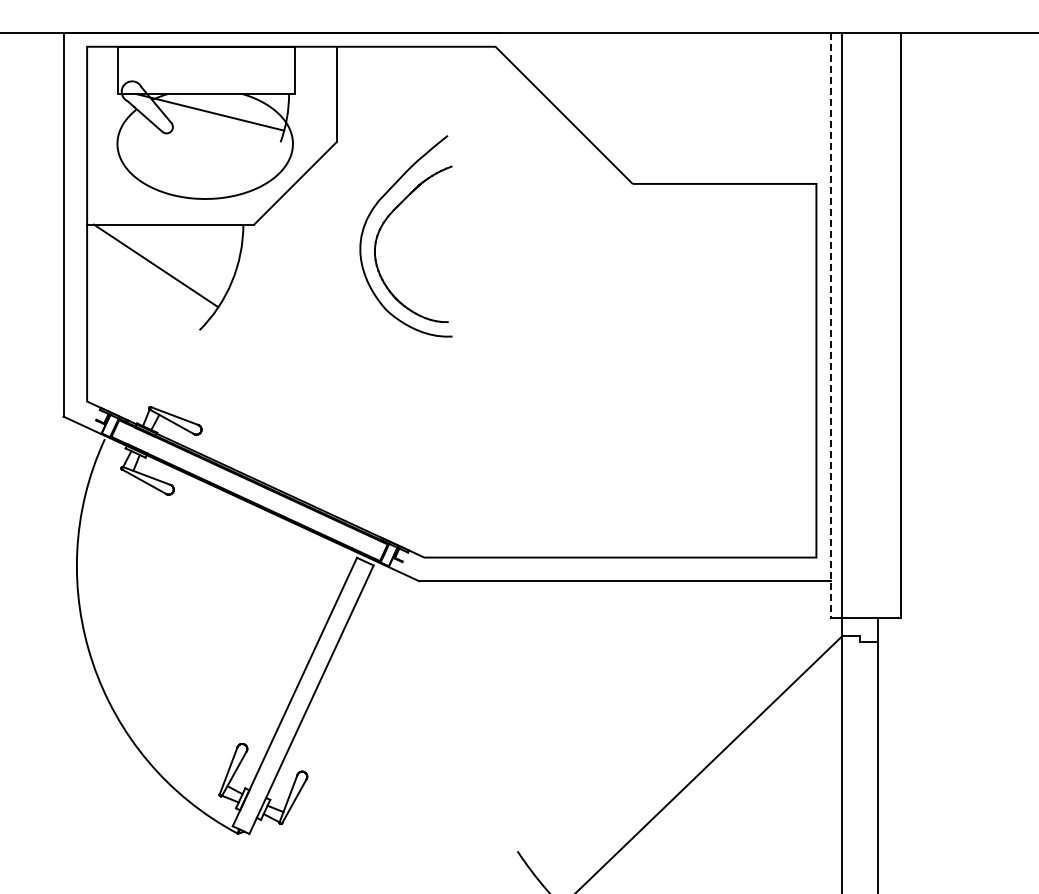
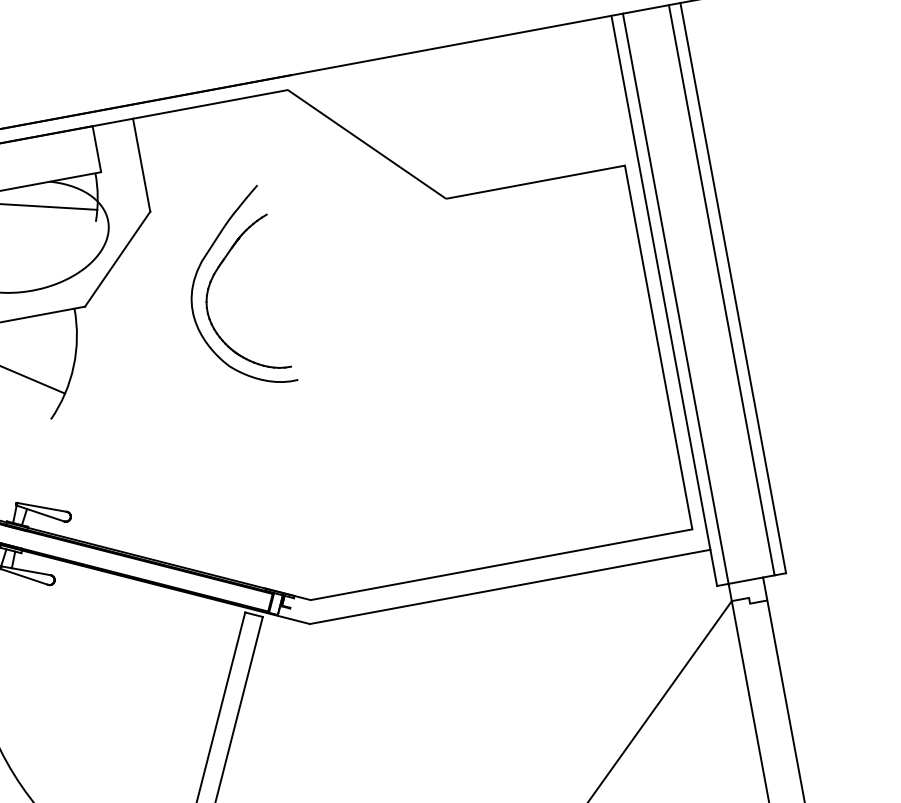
line: (830, 325) -> (664, 300), dashed -> solid
line: (889, 325) -> (721, 290), added

